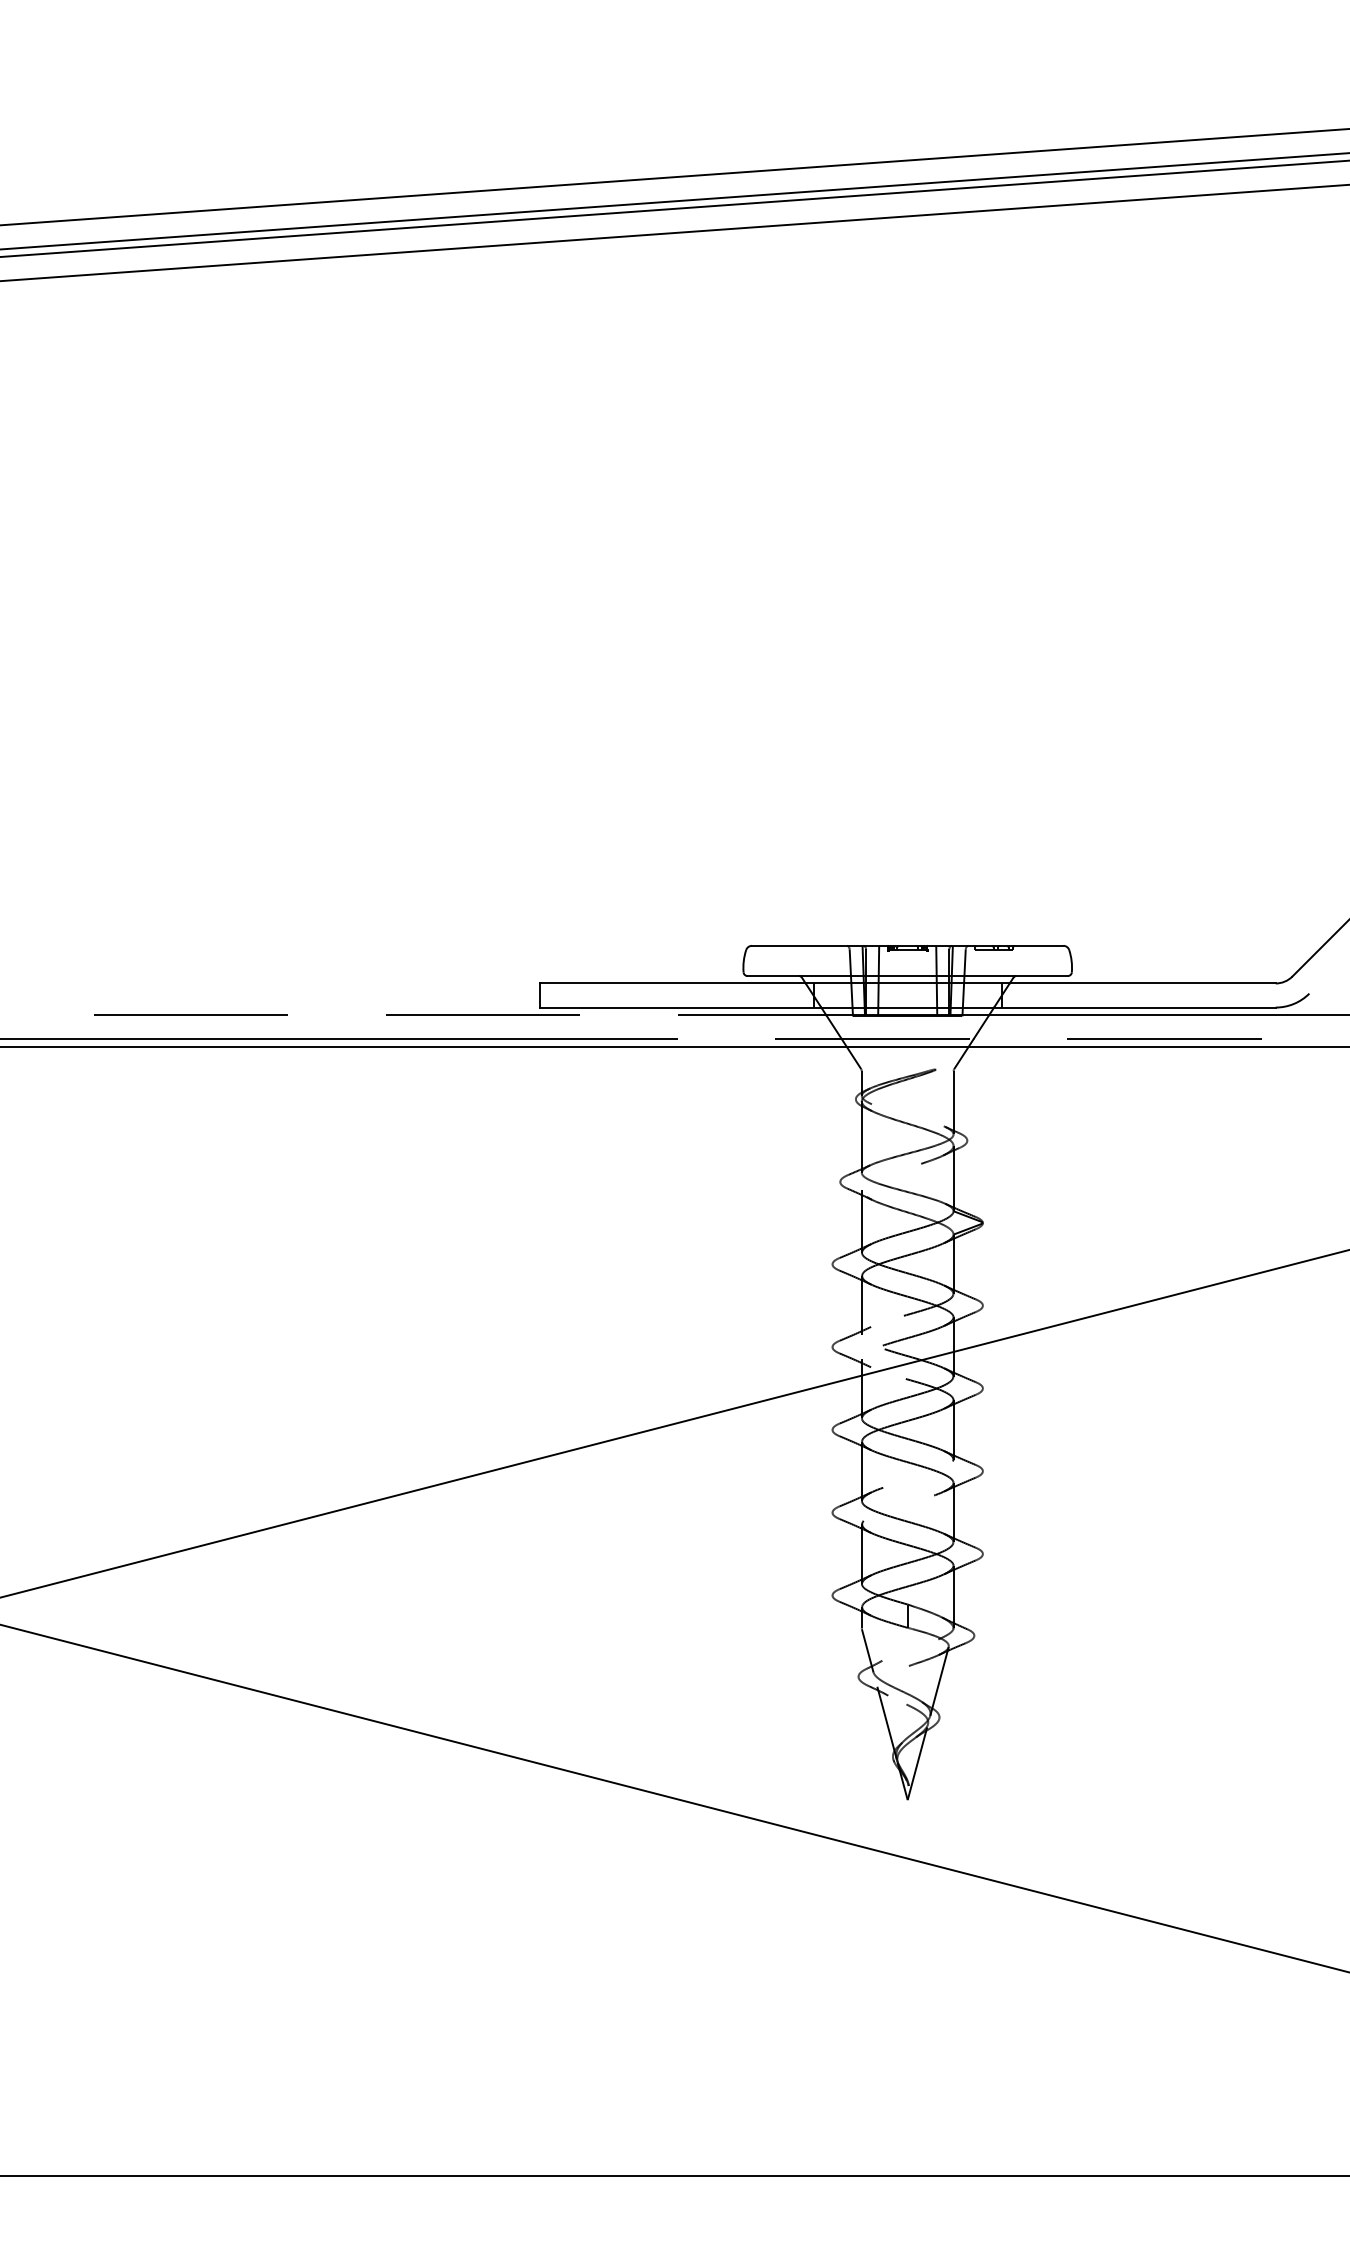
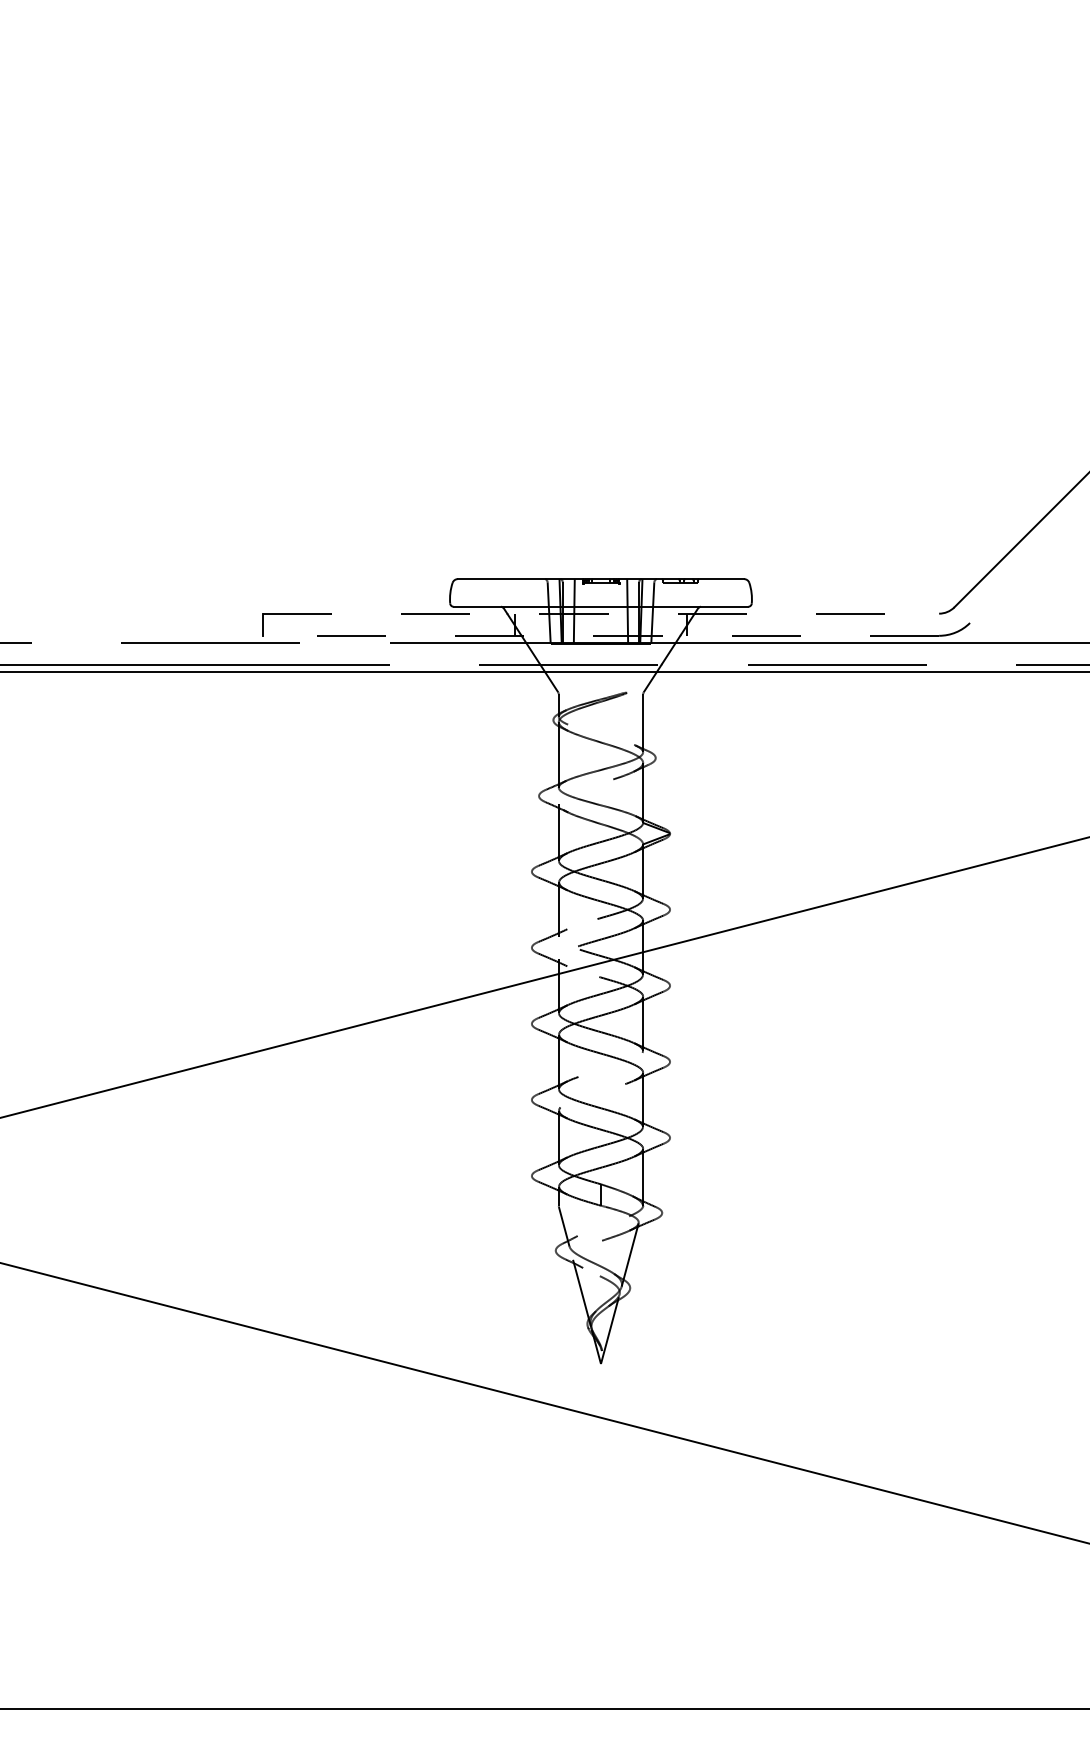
line: (908, 983) -> (601, 613), solid -> dashed
line: (907, 1007) -> (600, 635), solid -> dashed

